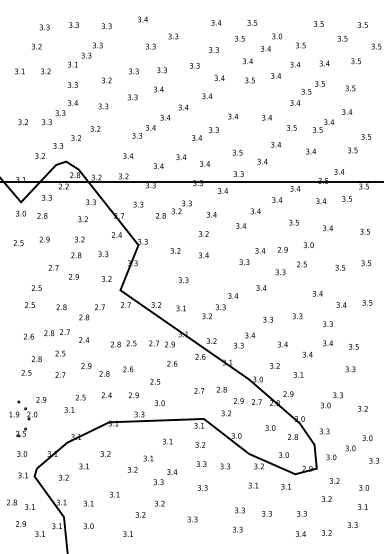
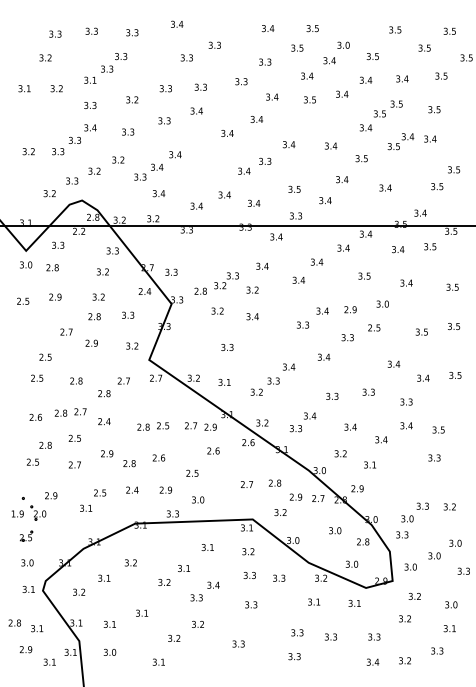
text: (323, 125) -> (400, 140), moved
text: (151, 126) -> (158, 165), moved
text: (138, 204) -> (171, 272), moved
text: (173, 209) -> (216, 283), moved
text: (331, 400) -> (414, 512), moved

